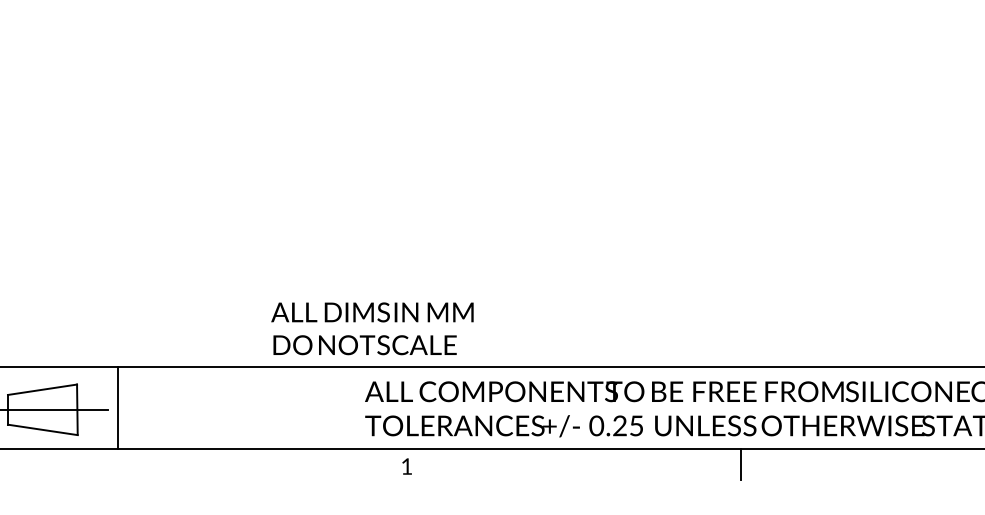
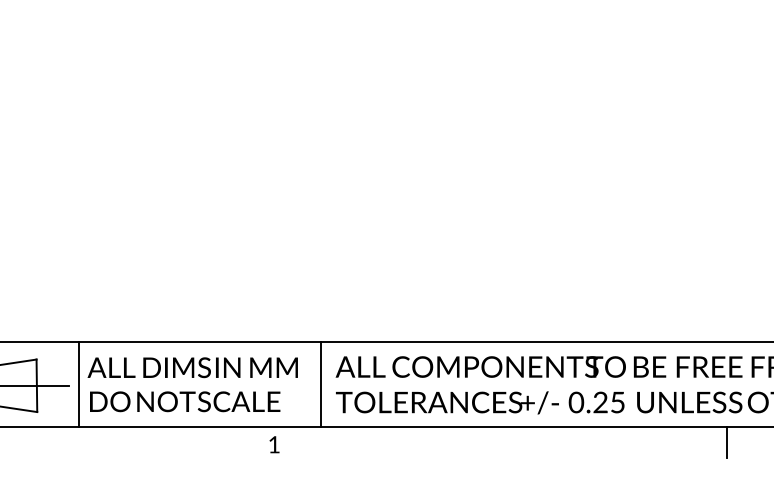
text: (372, 328) -> (192, 384), moved
line: (350, 408) -> (320, 384), added
text: (406, 466) -> (273, 444), moved

